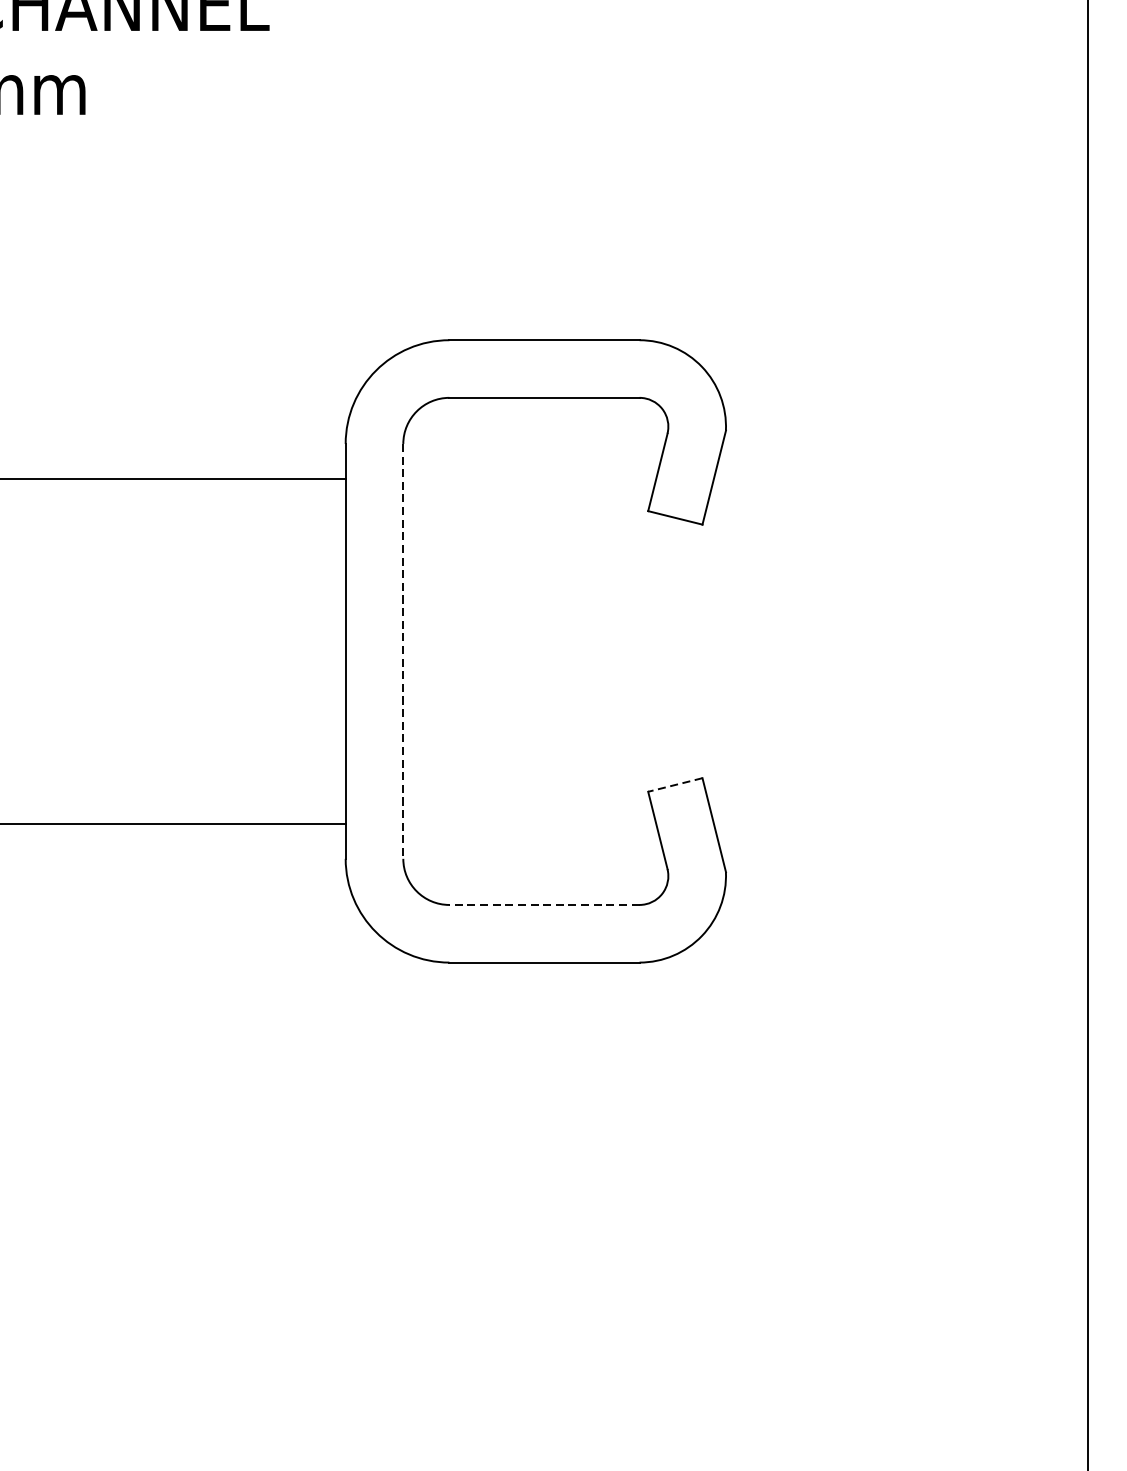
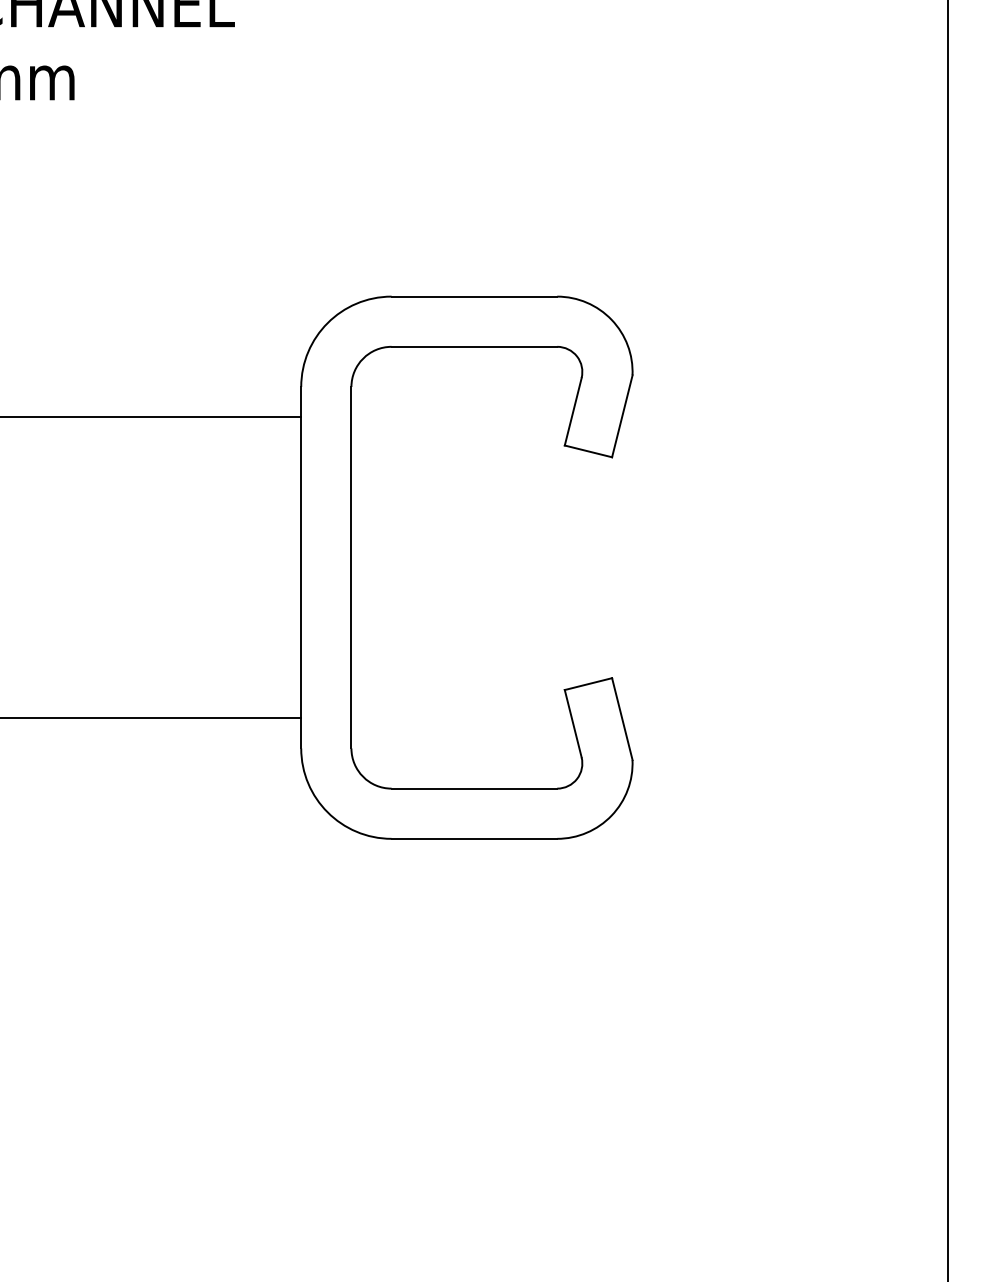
line: (403, 651) -> (351, 567), dashed -> solid
line: (674, 785) -> (587, 684), dashed -> solid
line: (544, 904) -> (474, 788), dashed -> solid

